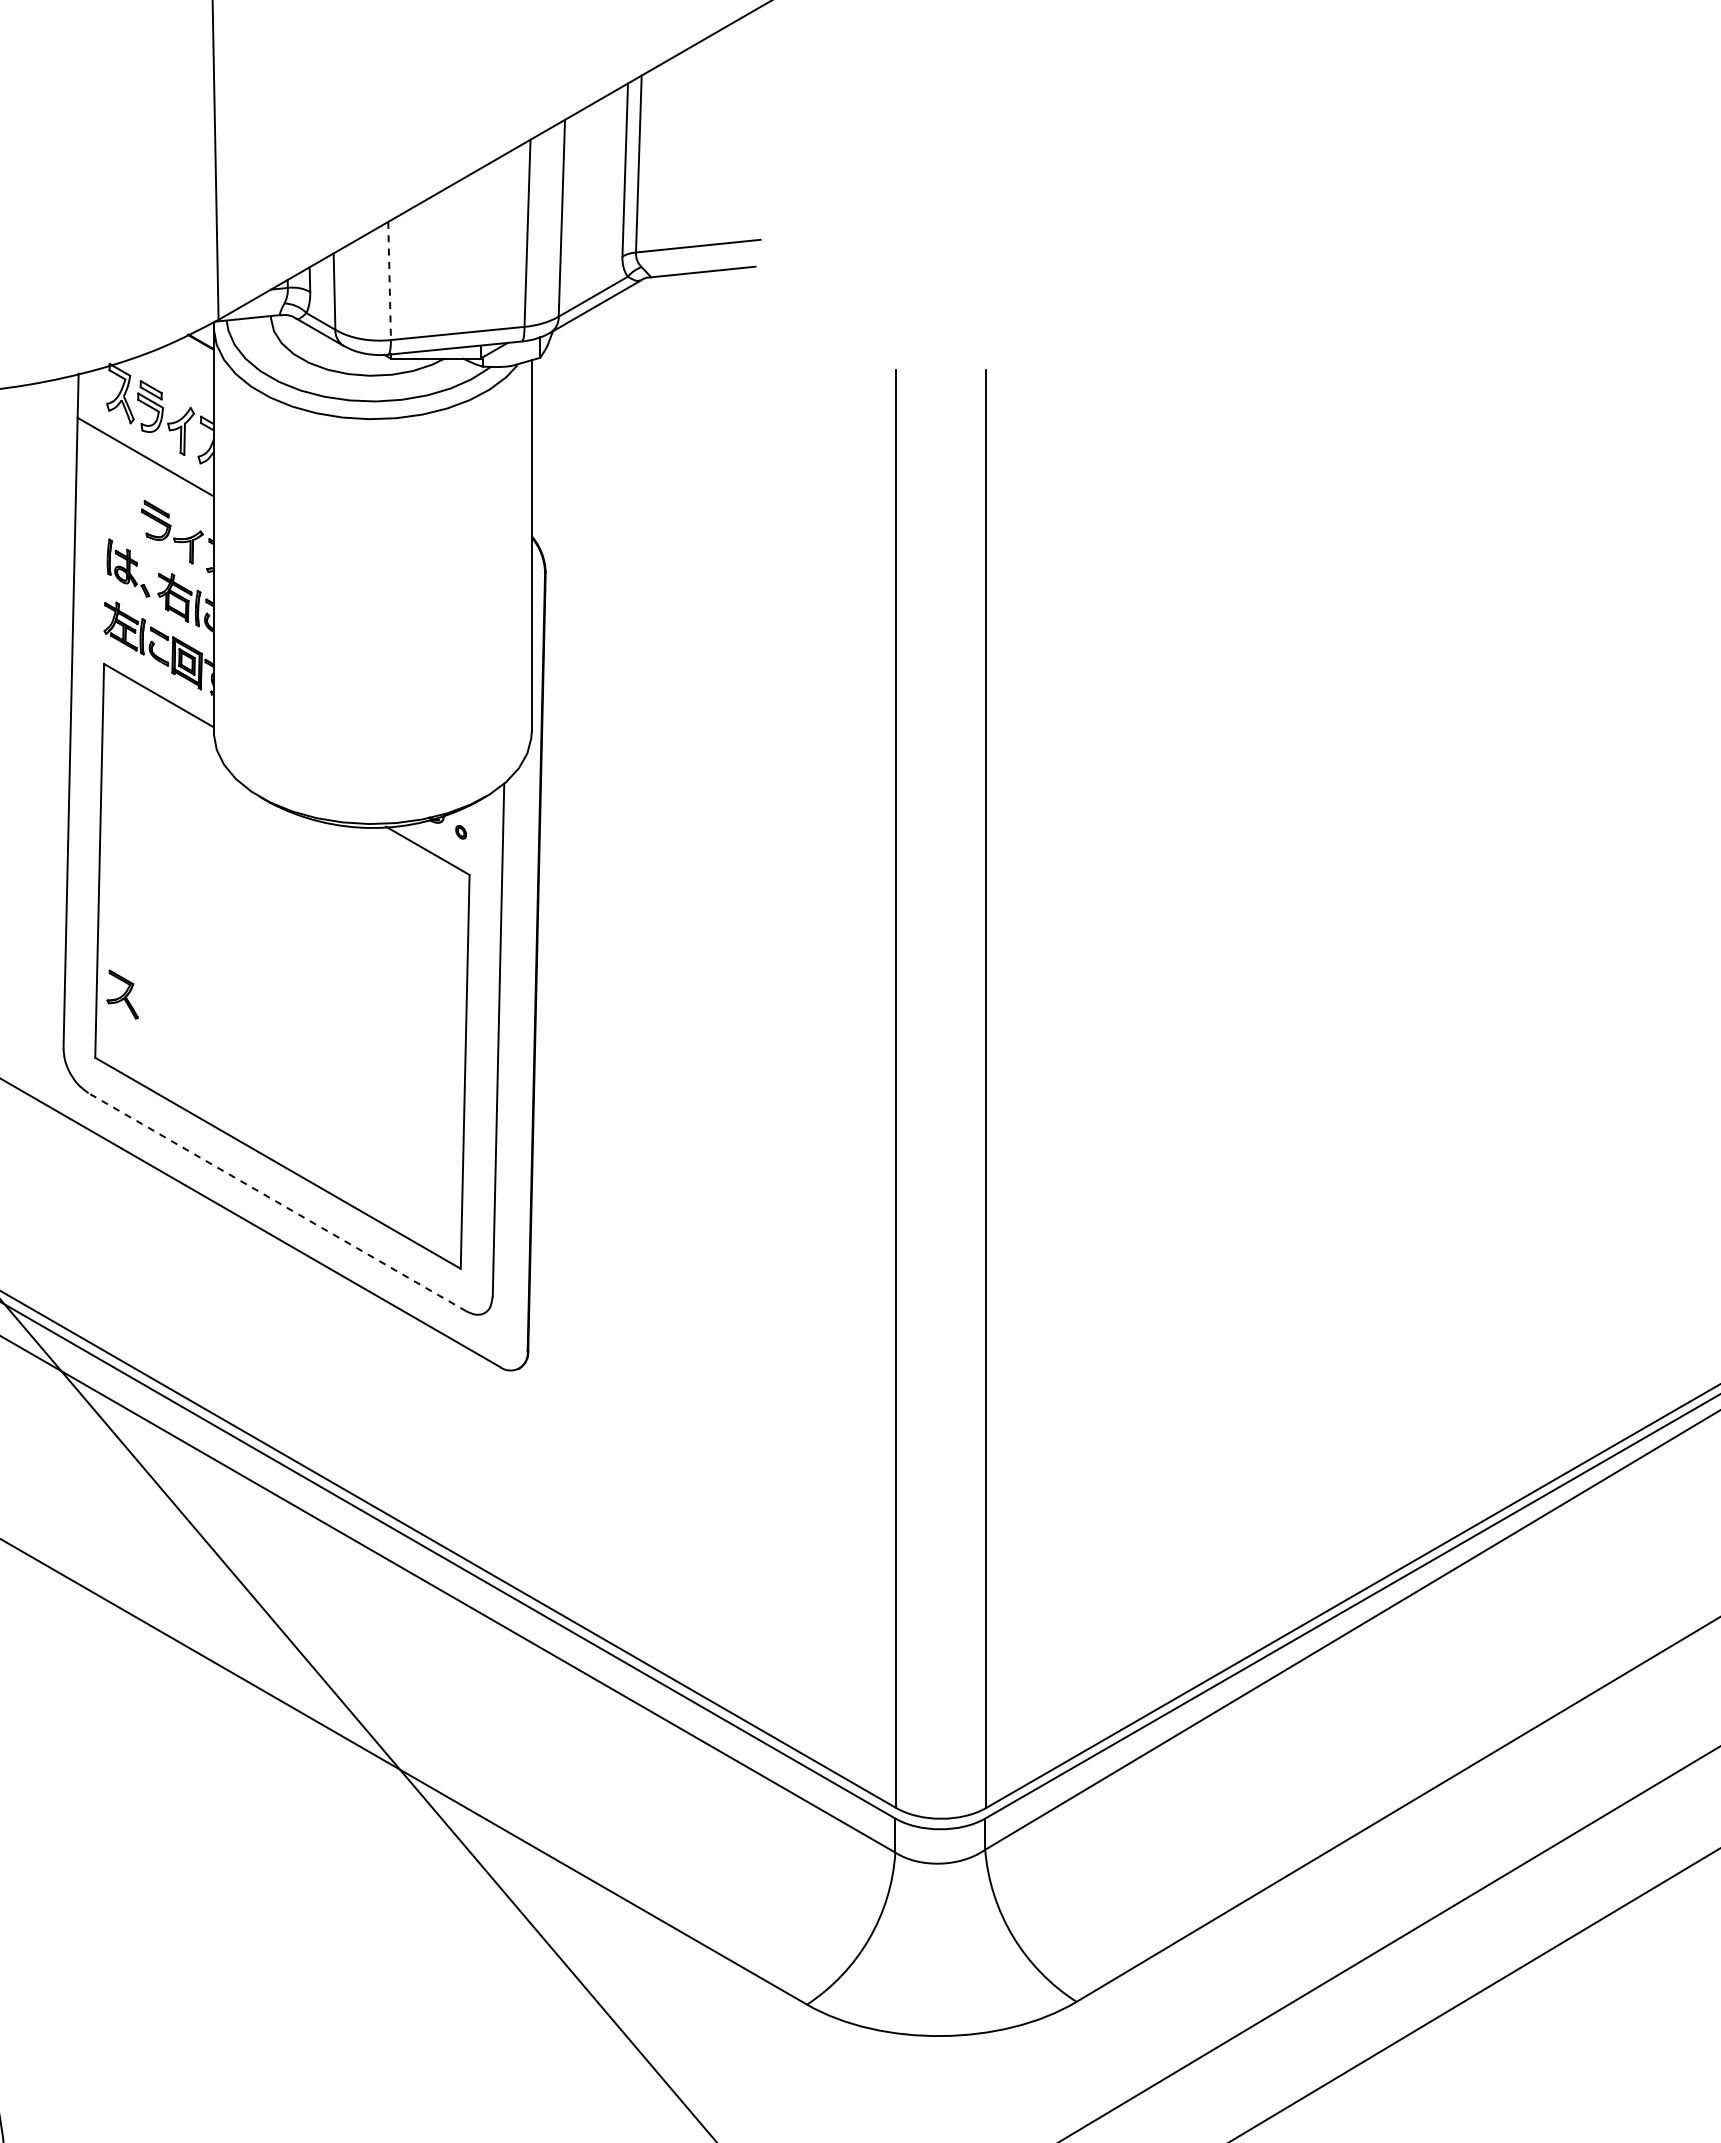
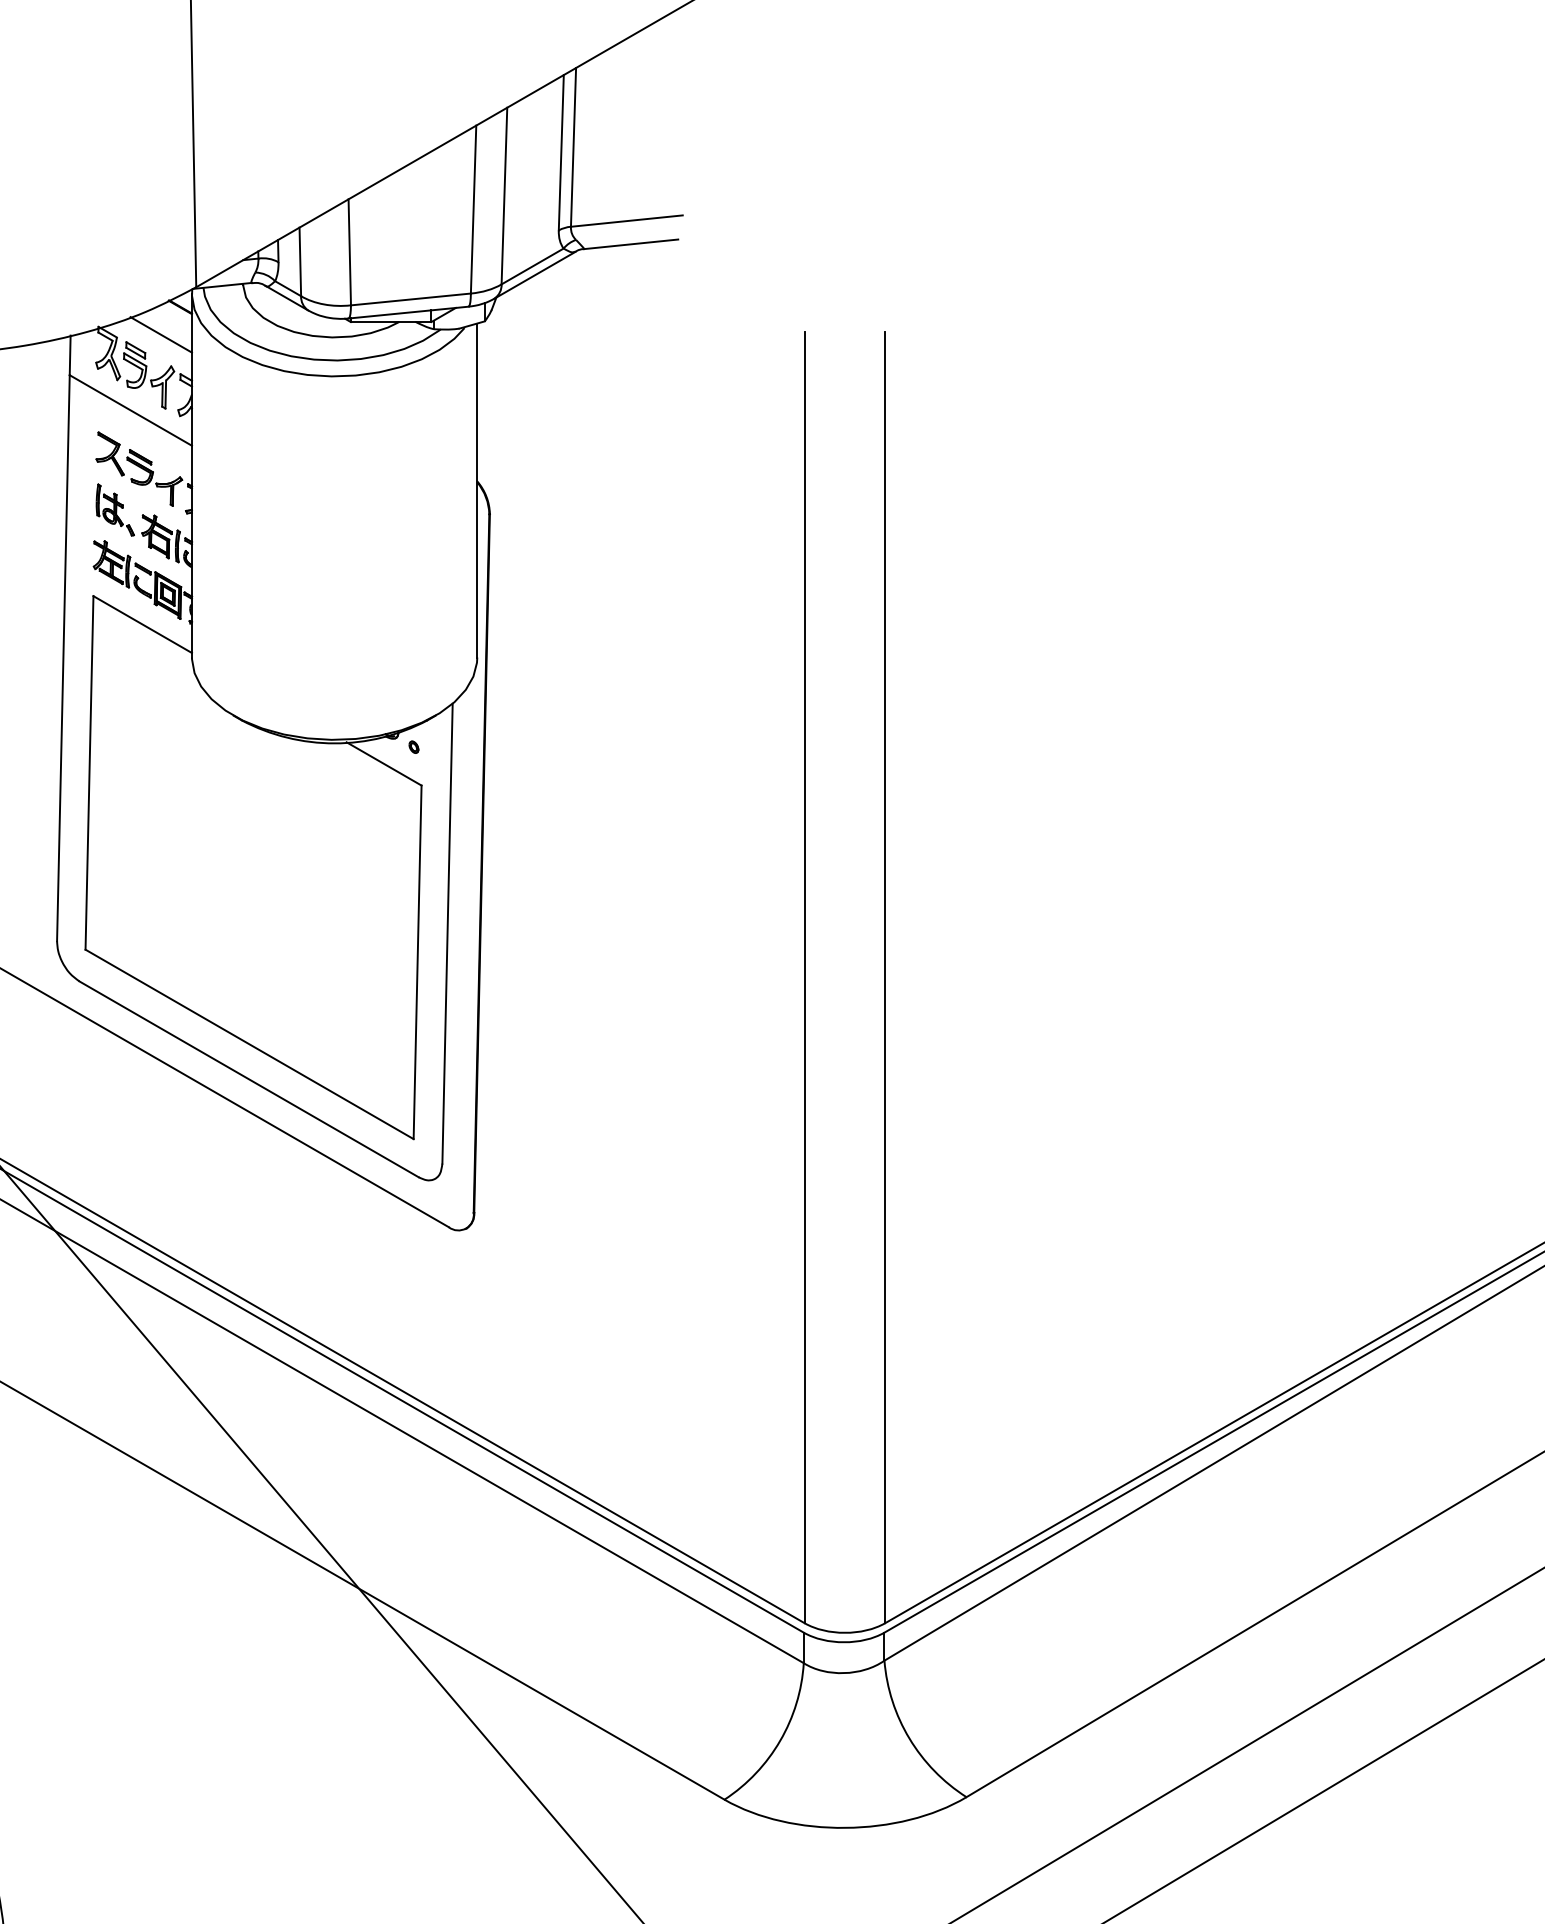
line: (389, 281) -> (349, 252), dashed -> solid
line: (179, 372) -> (161, 334), added
part: (122, 994) -> (109, 453), moved
line: (277, 1202) -> (249, 1079), dashed -> solid

